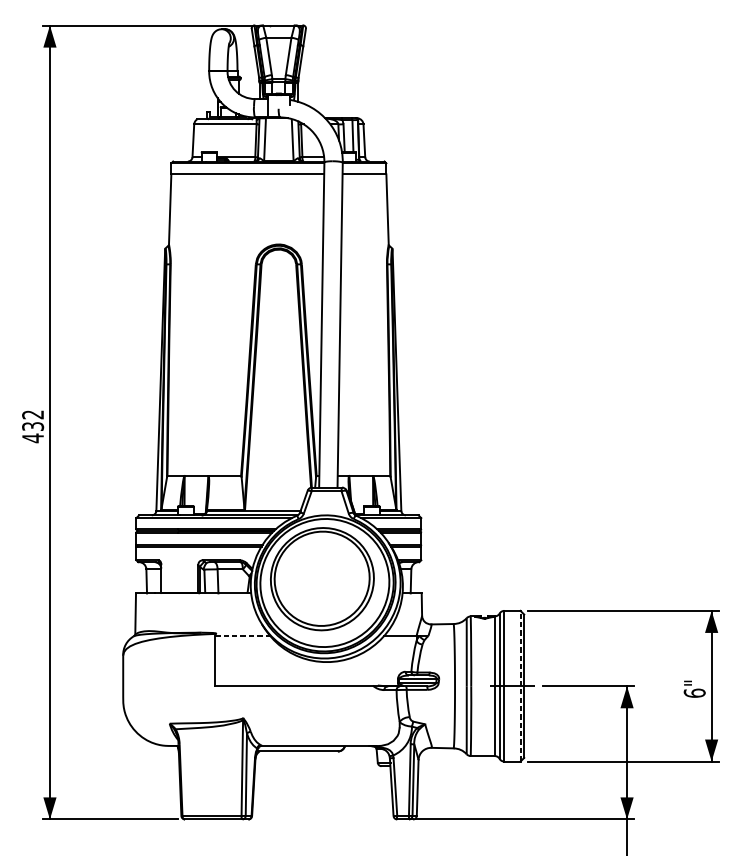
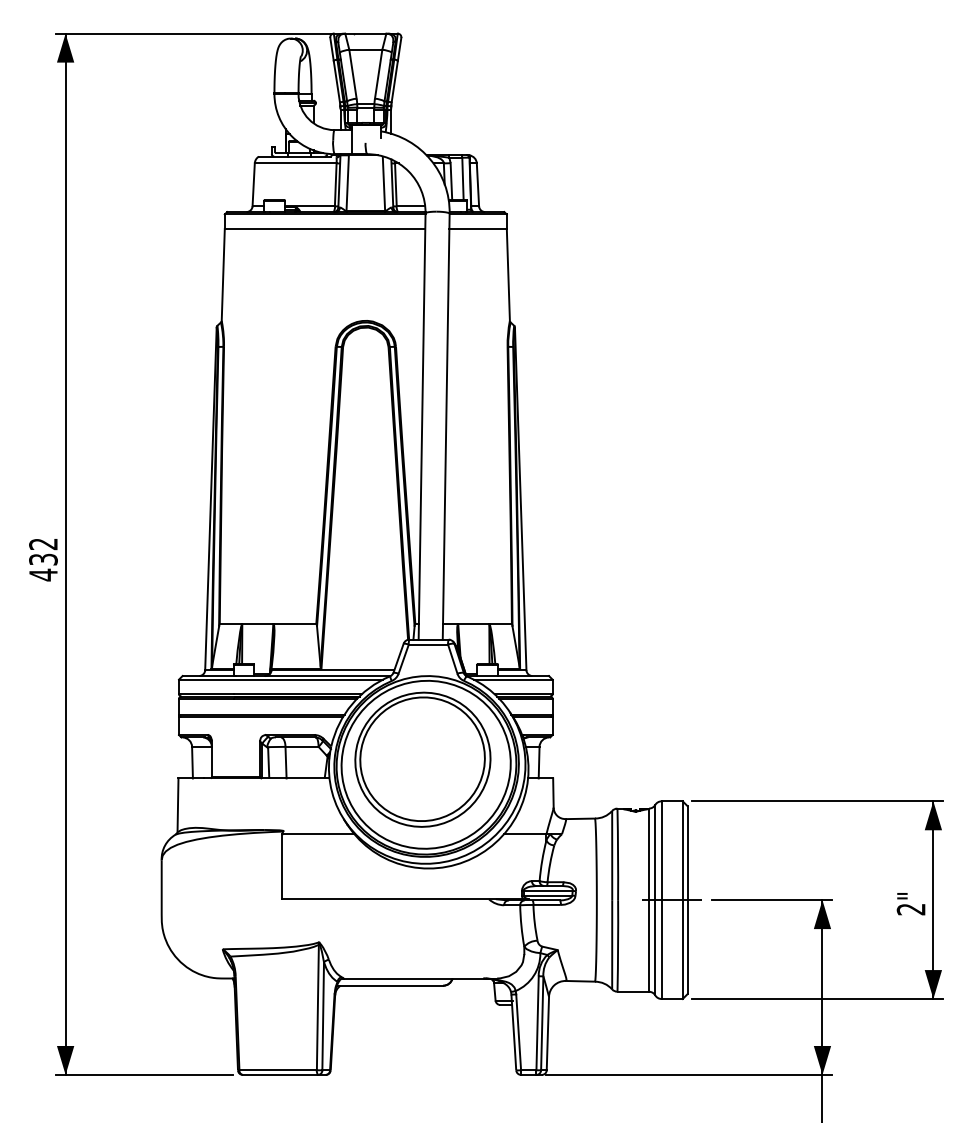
line: (242, 636) -> (318, 834), dashed -> solid
line: (520, 686) -> (682, 900), dashed -> solid
text: (694, 693) -> (910, 909), 6" -> 2"

